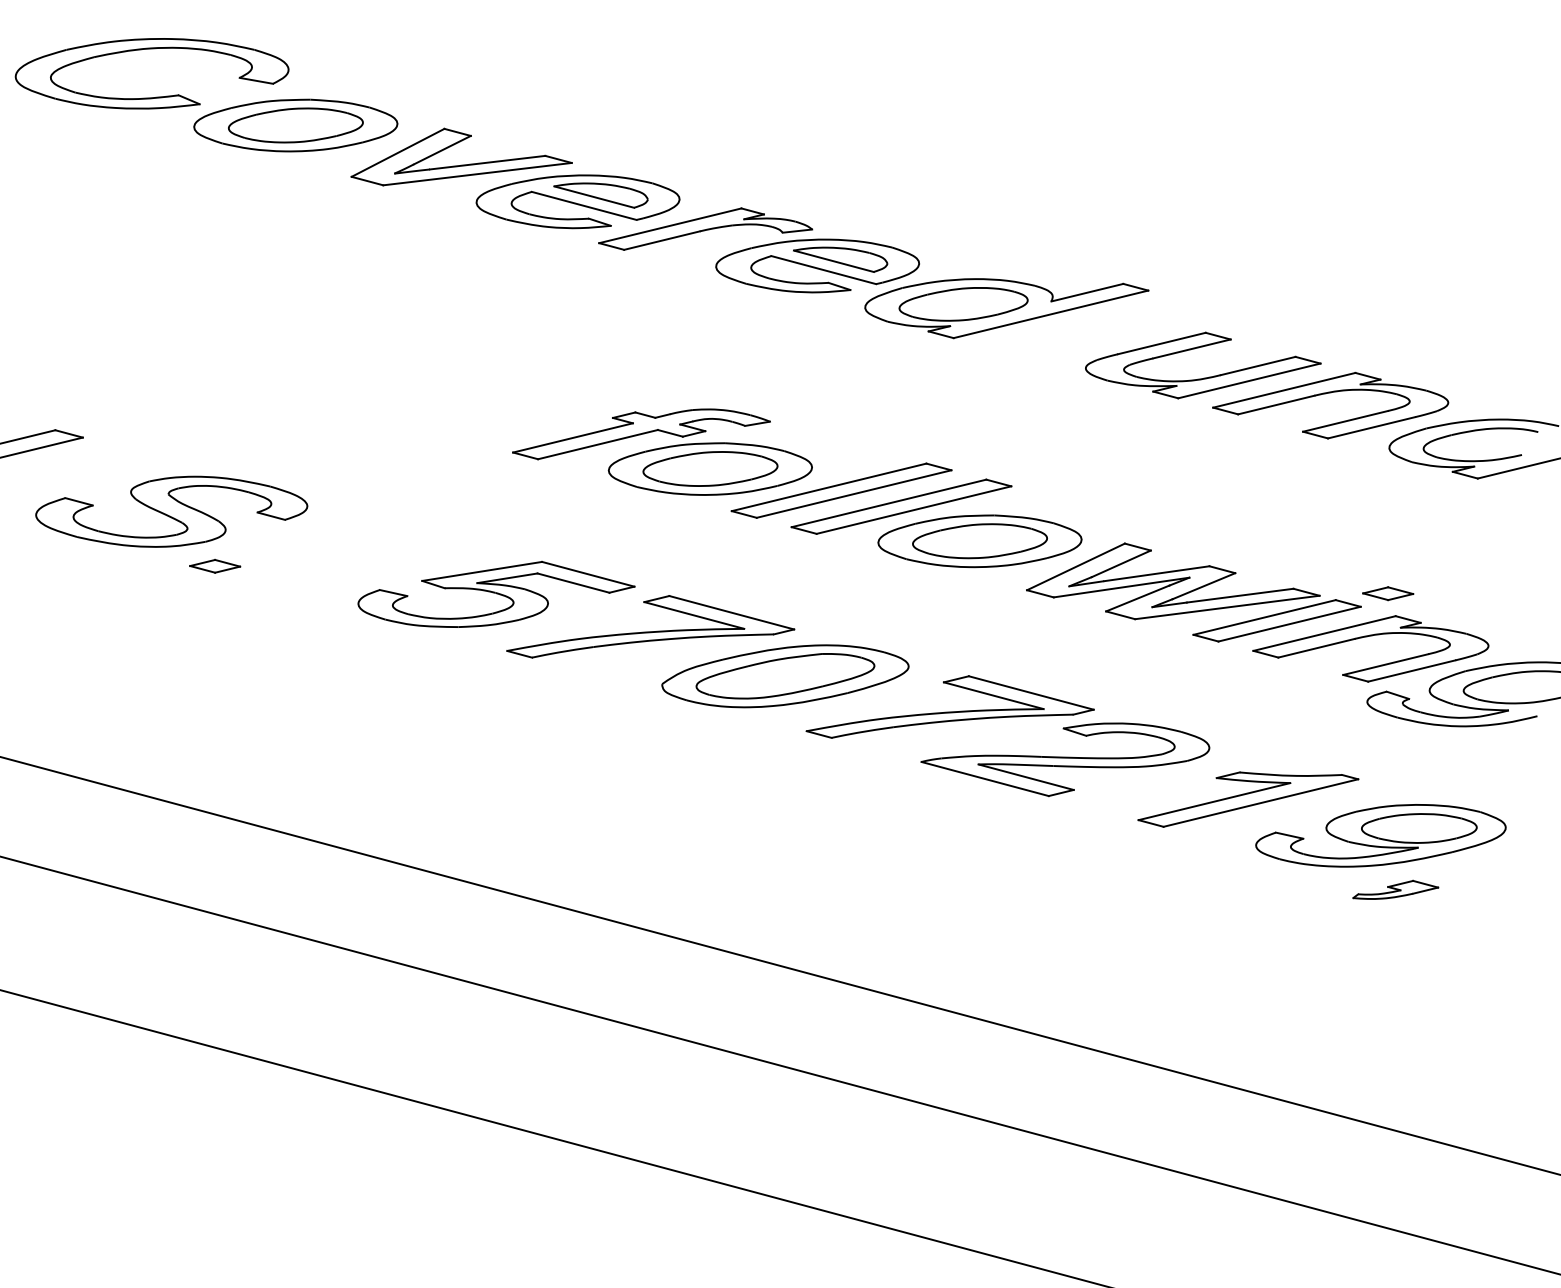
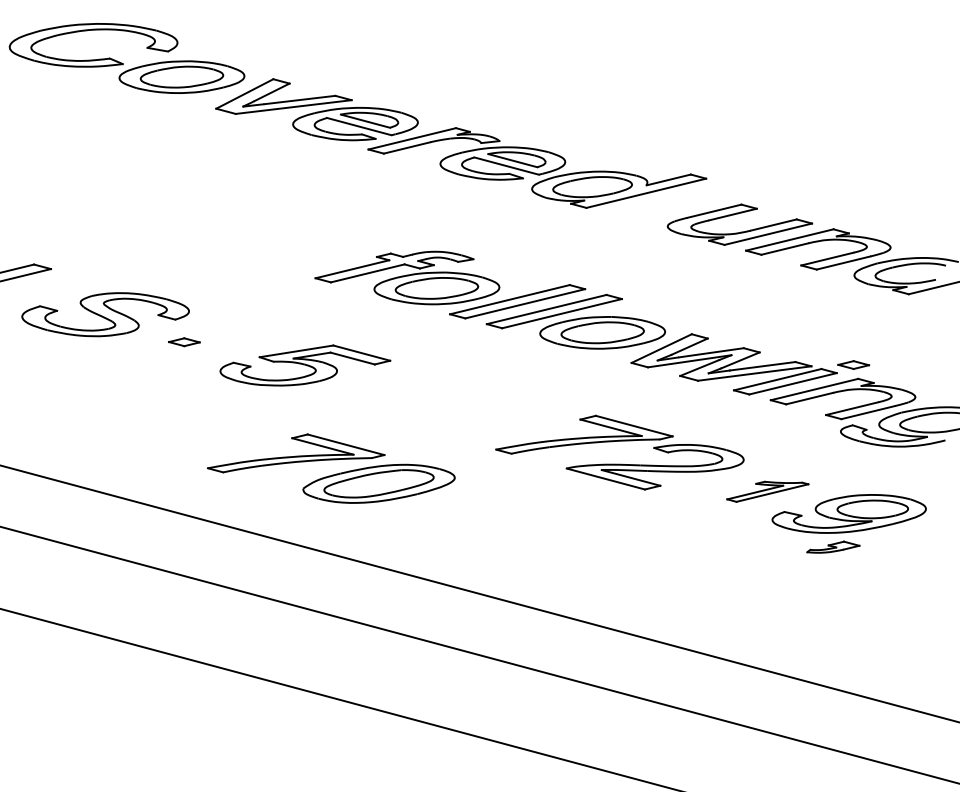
part: (215, 566) -> (184, 342), moved
part: (709, 661) -> (332, 474), moved
part: (1248, 799) -> (767, 491), size x0.6
part: (1396, 888) -> (833, 546), moved

